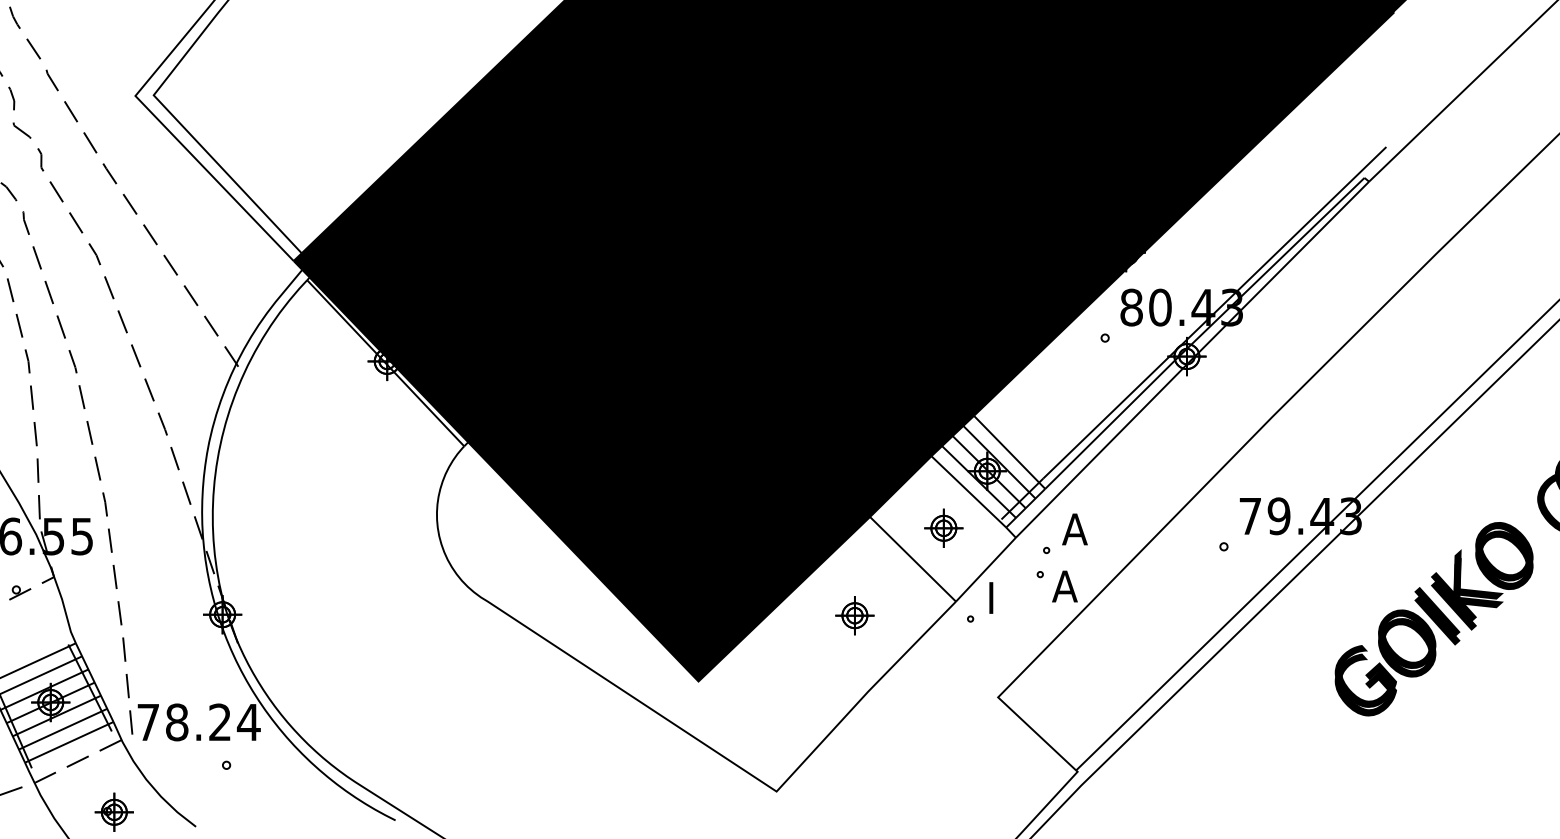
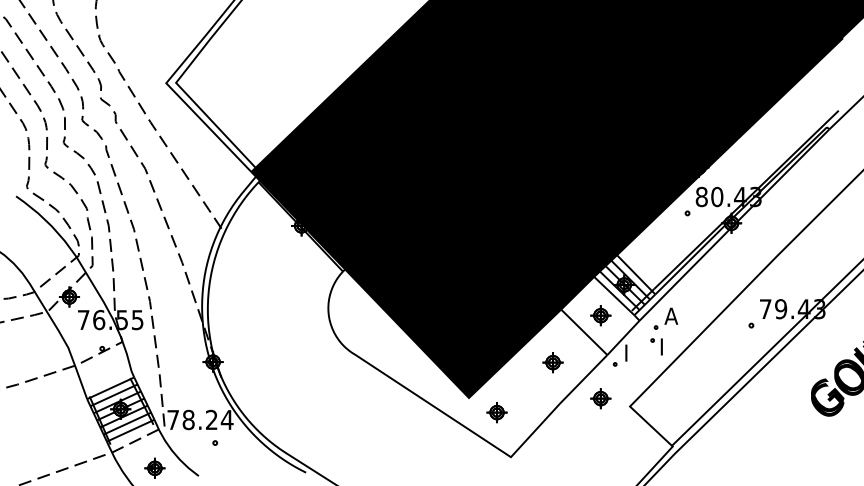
text: (1064, 585) -> (665, 346), A -> I
part: (943, 682) -> (600, 398), added
part: (749, 708) -> (496, 412), added

